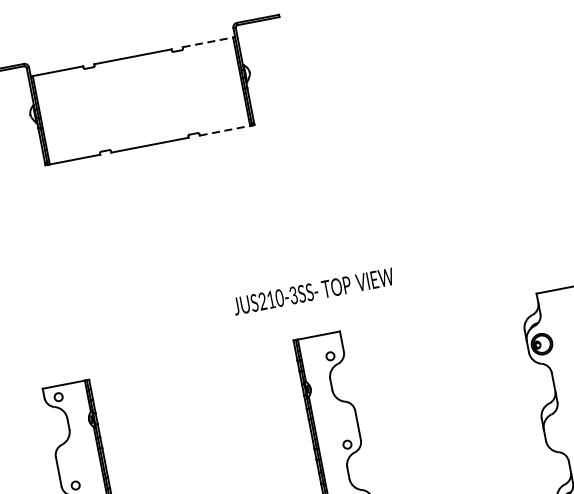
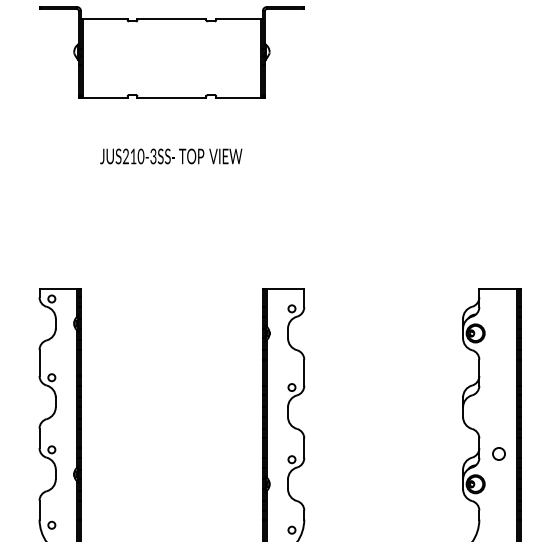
line: (208, 42) -> (239, 19), dashed -> solid
line: (225, 130) -> (239, 97), dashed -> solid
text: (313, 291) -> (171, 156), moved

